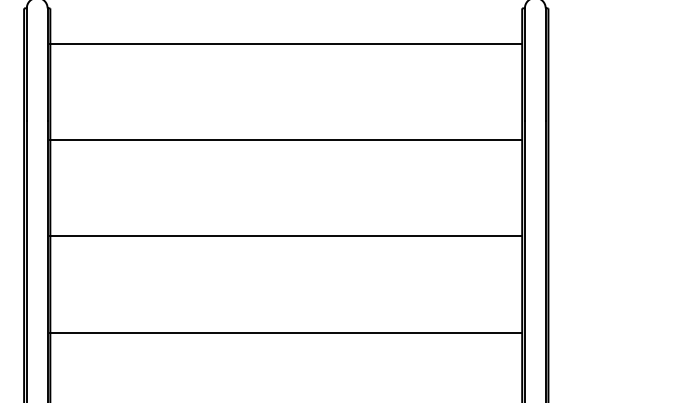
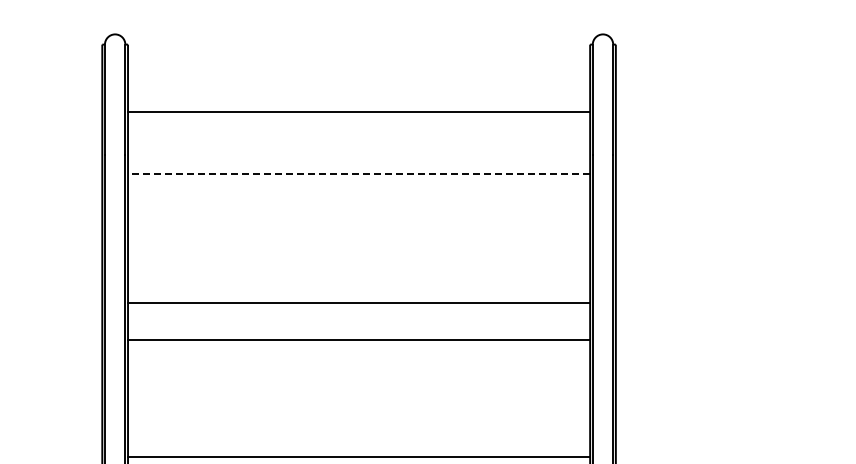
line: (286, 43) -> (359, 112), moved
line: (285, 139) -> (358, 173), solid -> dashed
line: (286, 235) -> (359, 302), moved
line: (286, 332) -> (359, 340), moved

